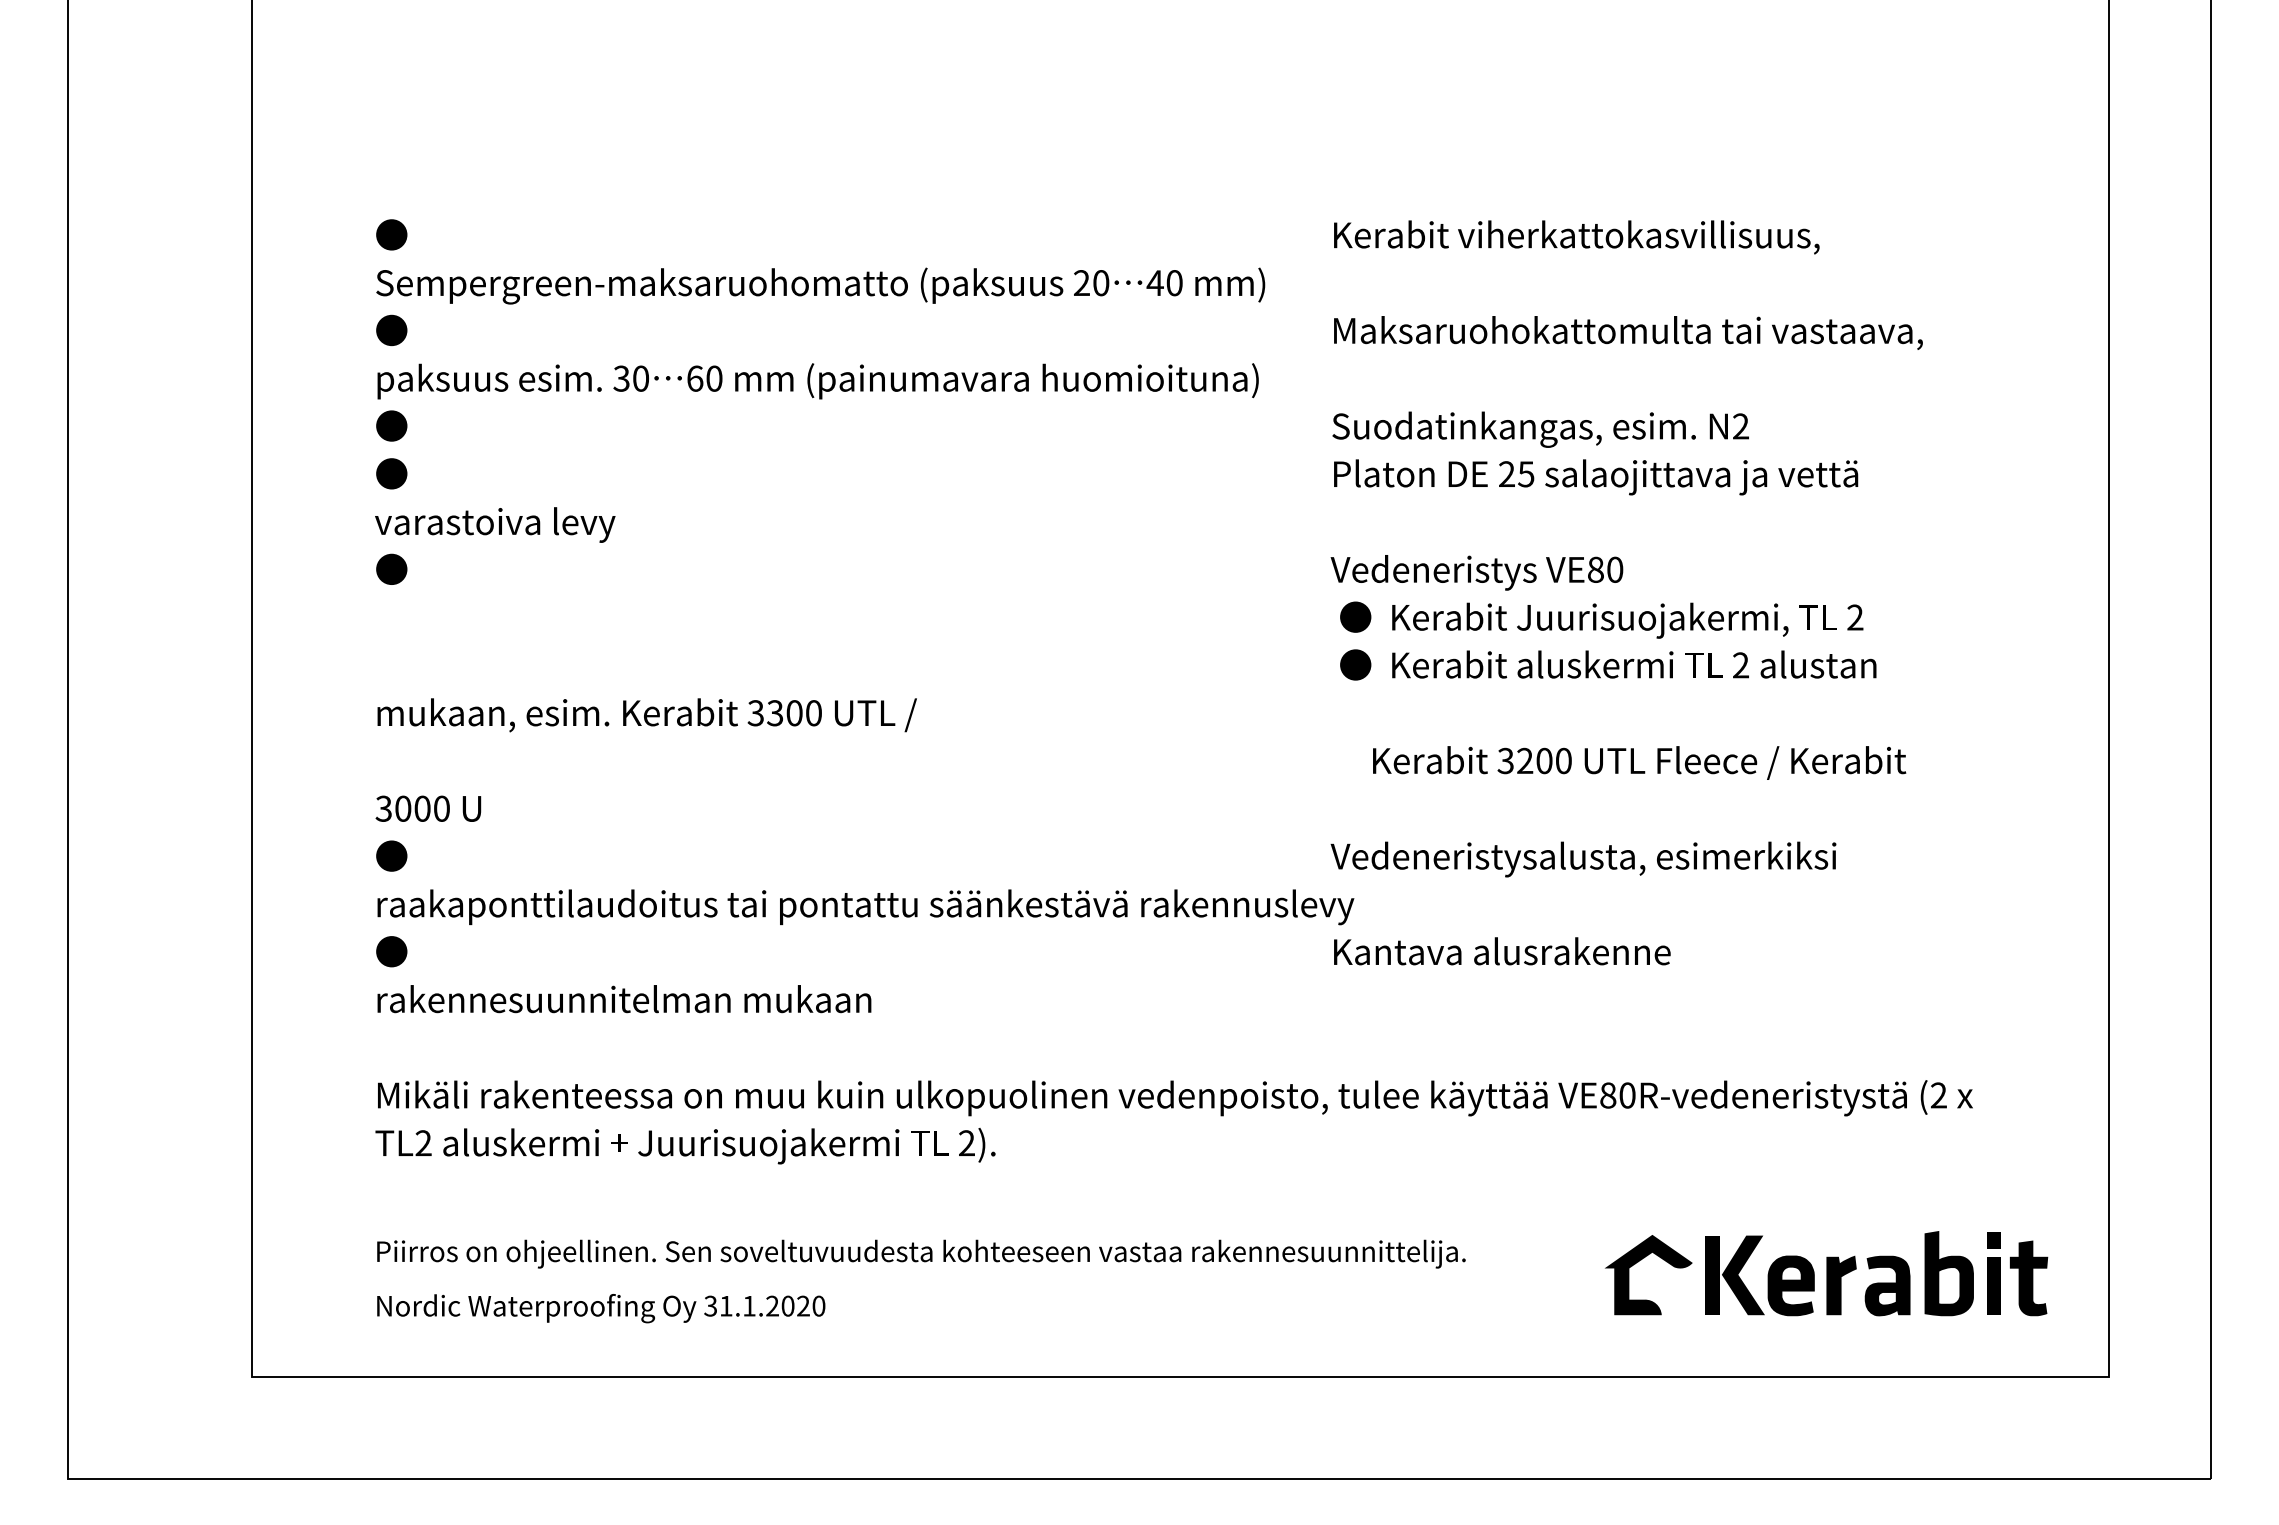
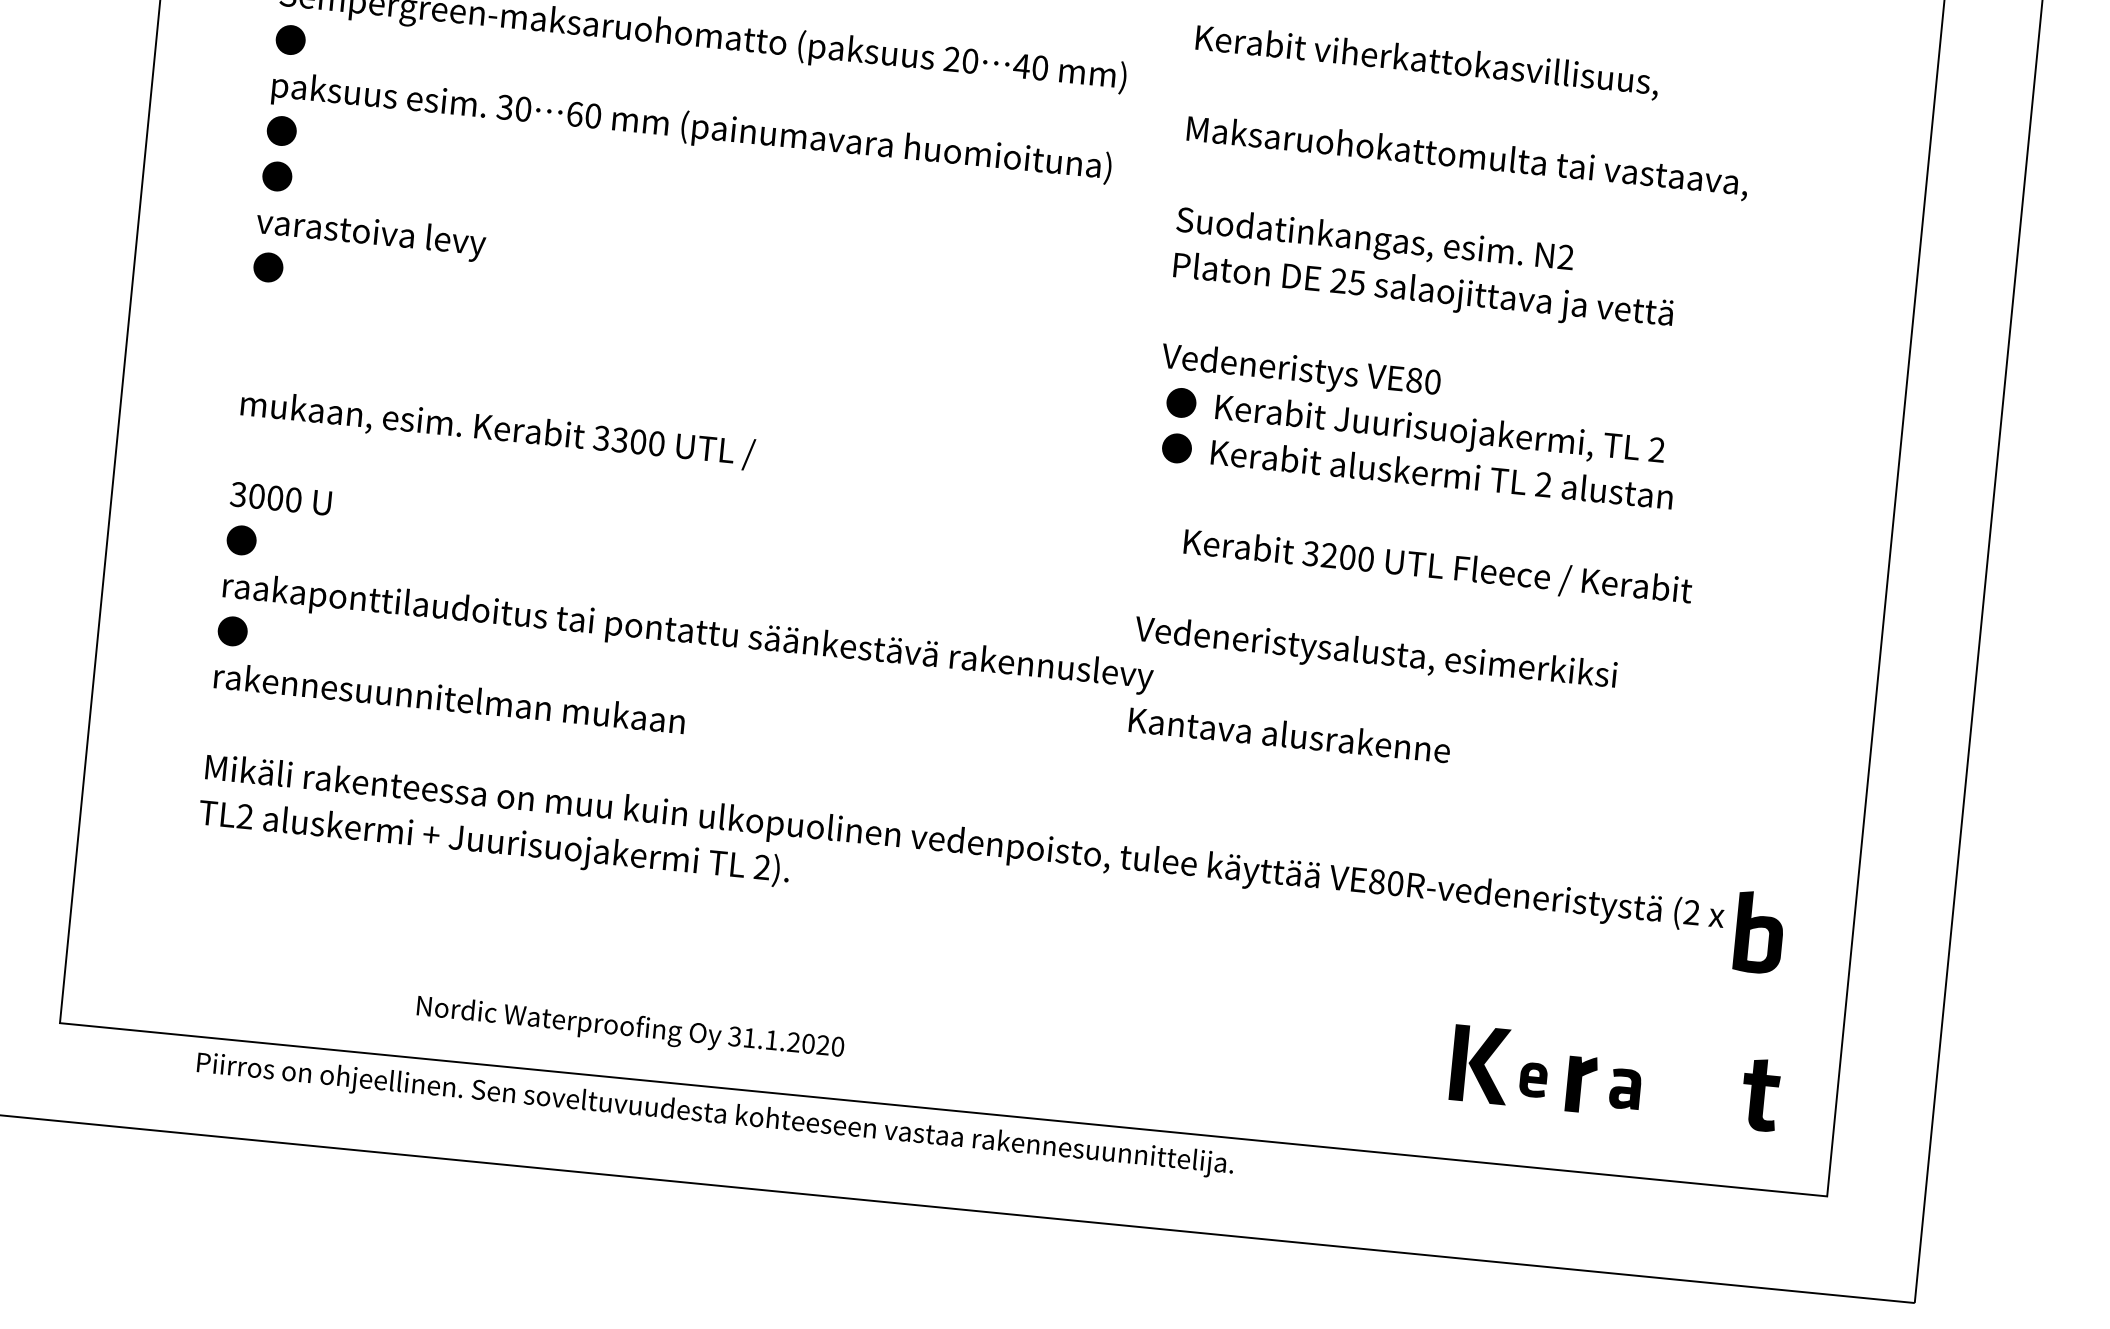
fill: (1993, 1239) -> (1730, 1054), removed
text: (921, 1253) -> (715, 1114), moved
part: (1948, 1273) -> (1758, 932), moved
fill: (1648, 1274) -> (1398, 1055), removed
part: (1790, 1285) -> (1532, 1079), size x0.6
part: (1887, 1285) -> (1625, 1088), size x0.7
fill: (1993, 1285) -> (1726, 1098), removed
text: (601, 1308) -> (630, 1028), moved

